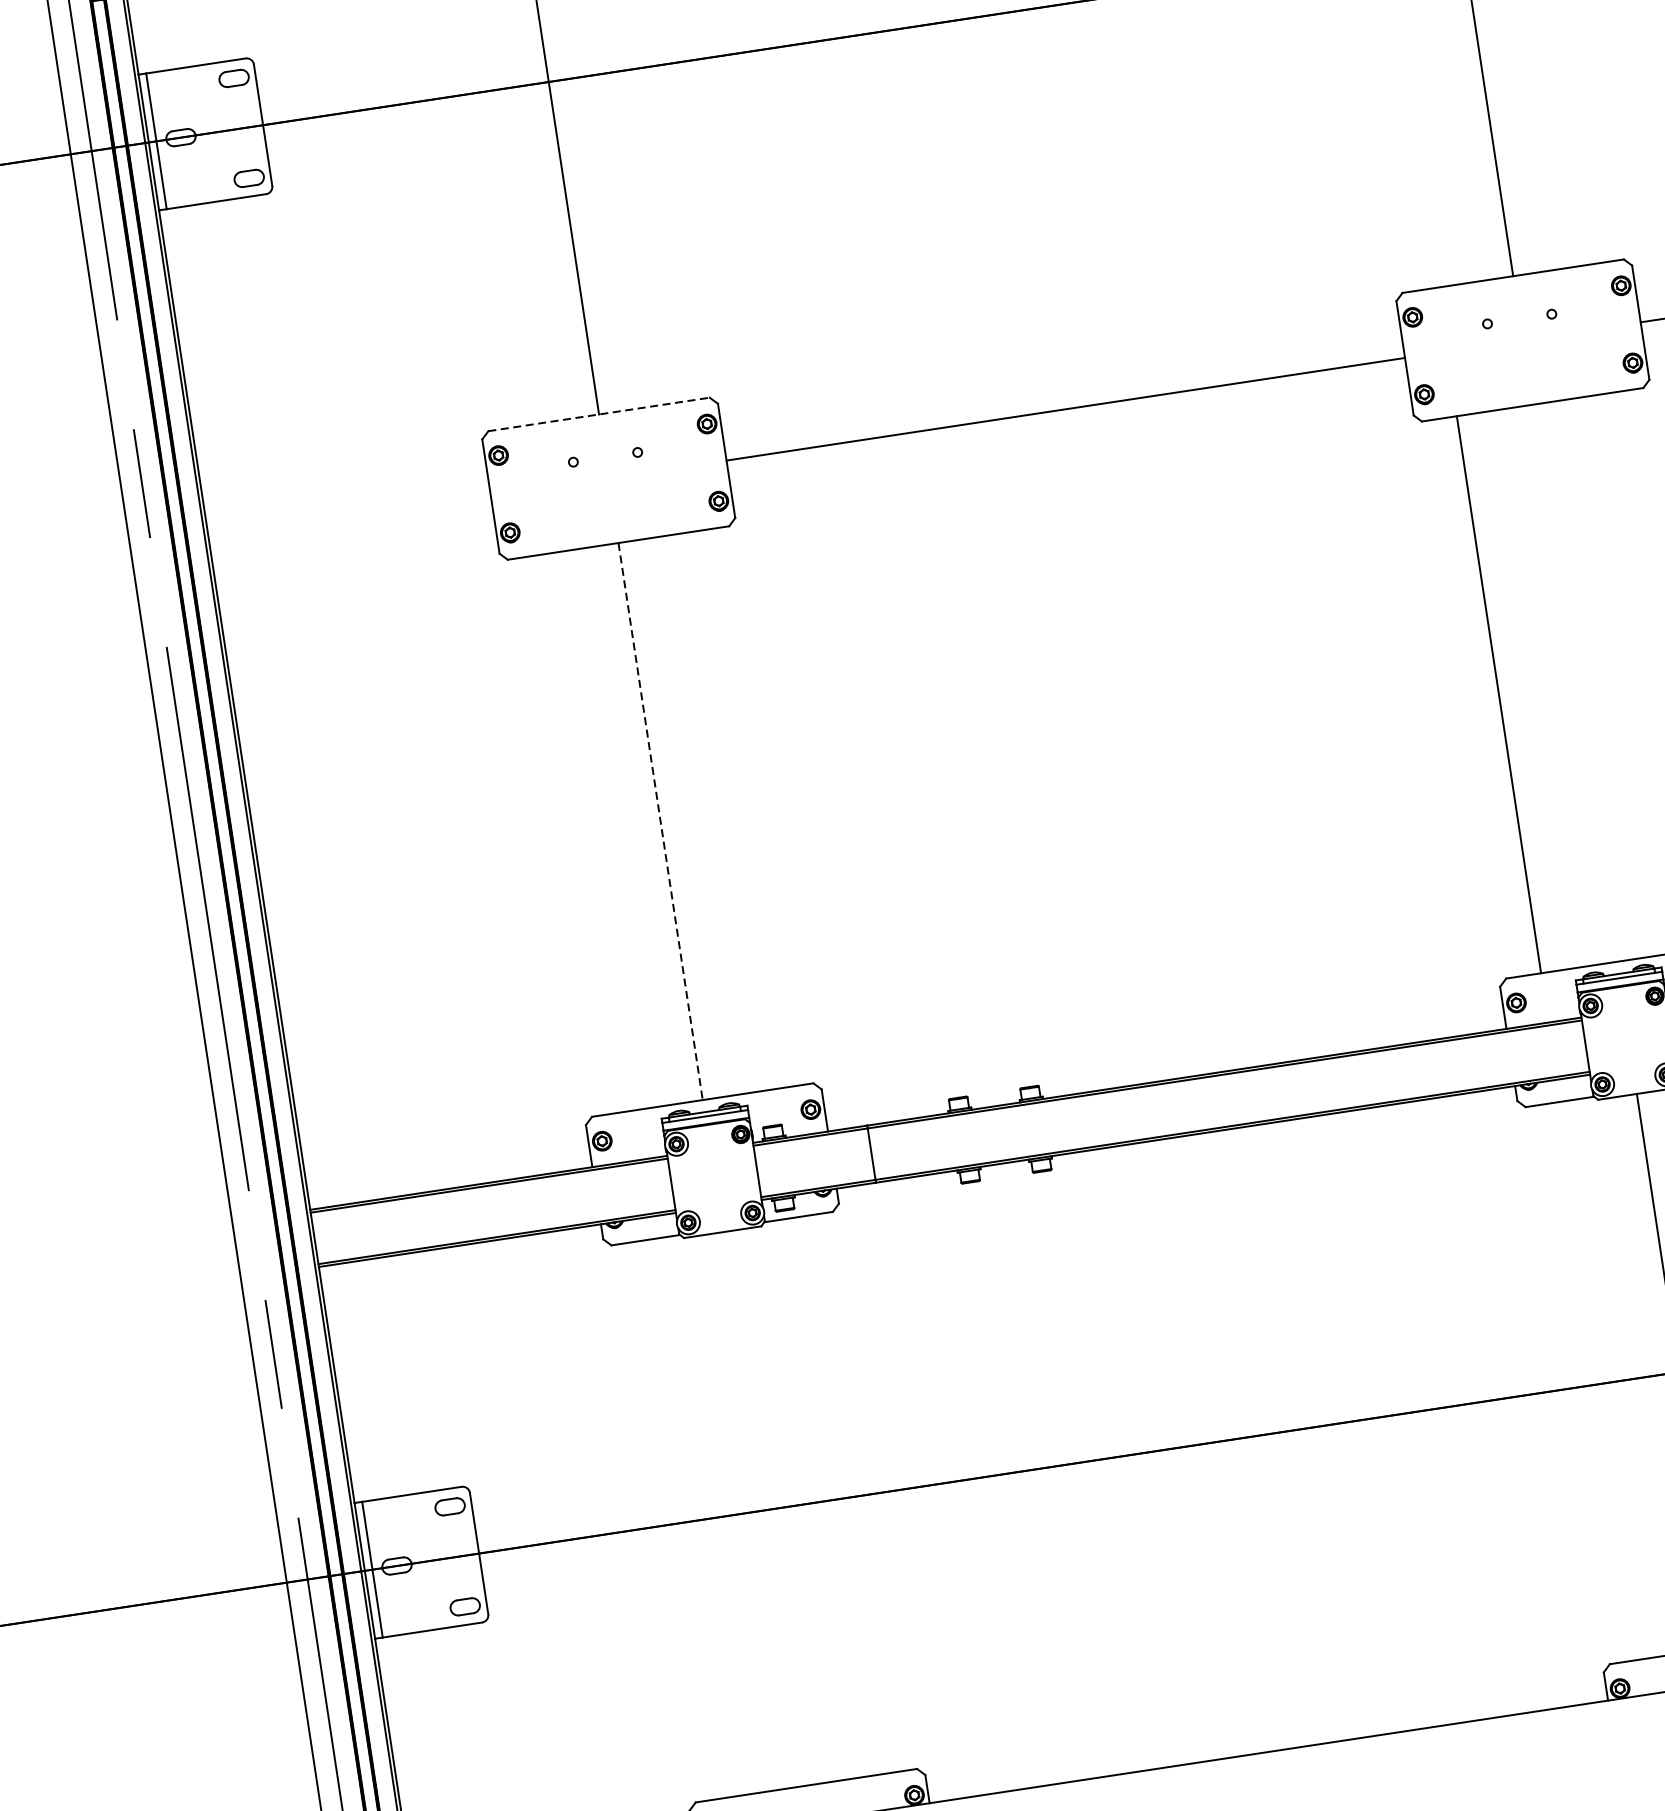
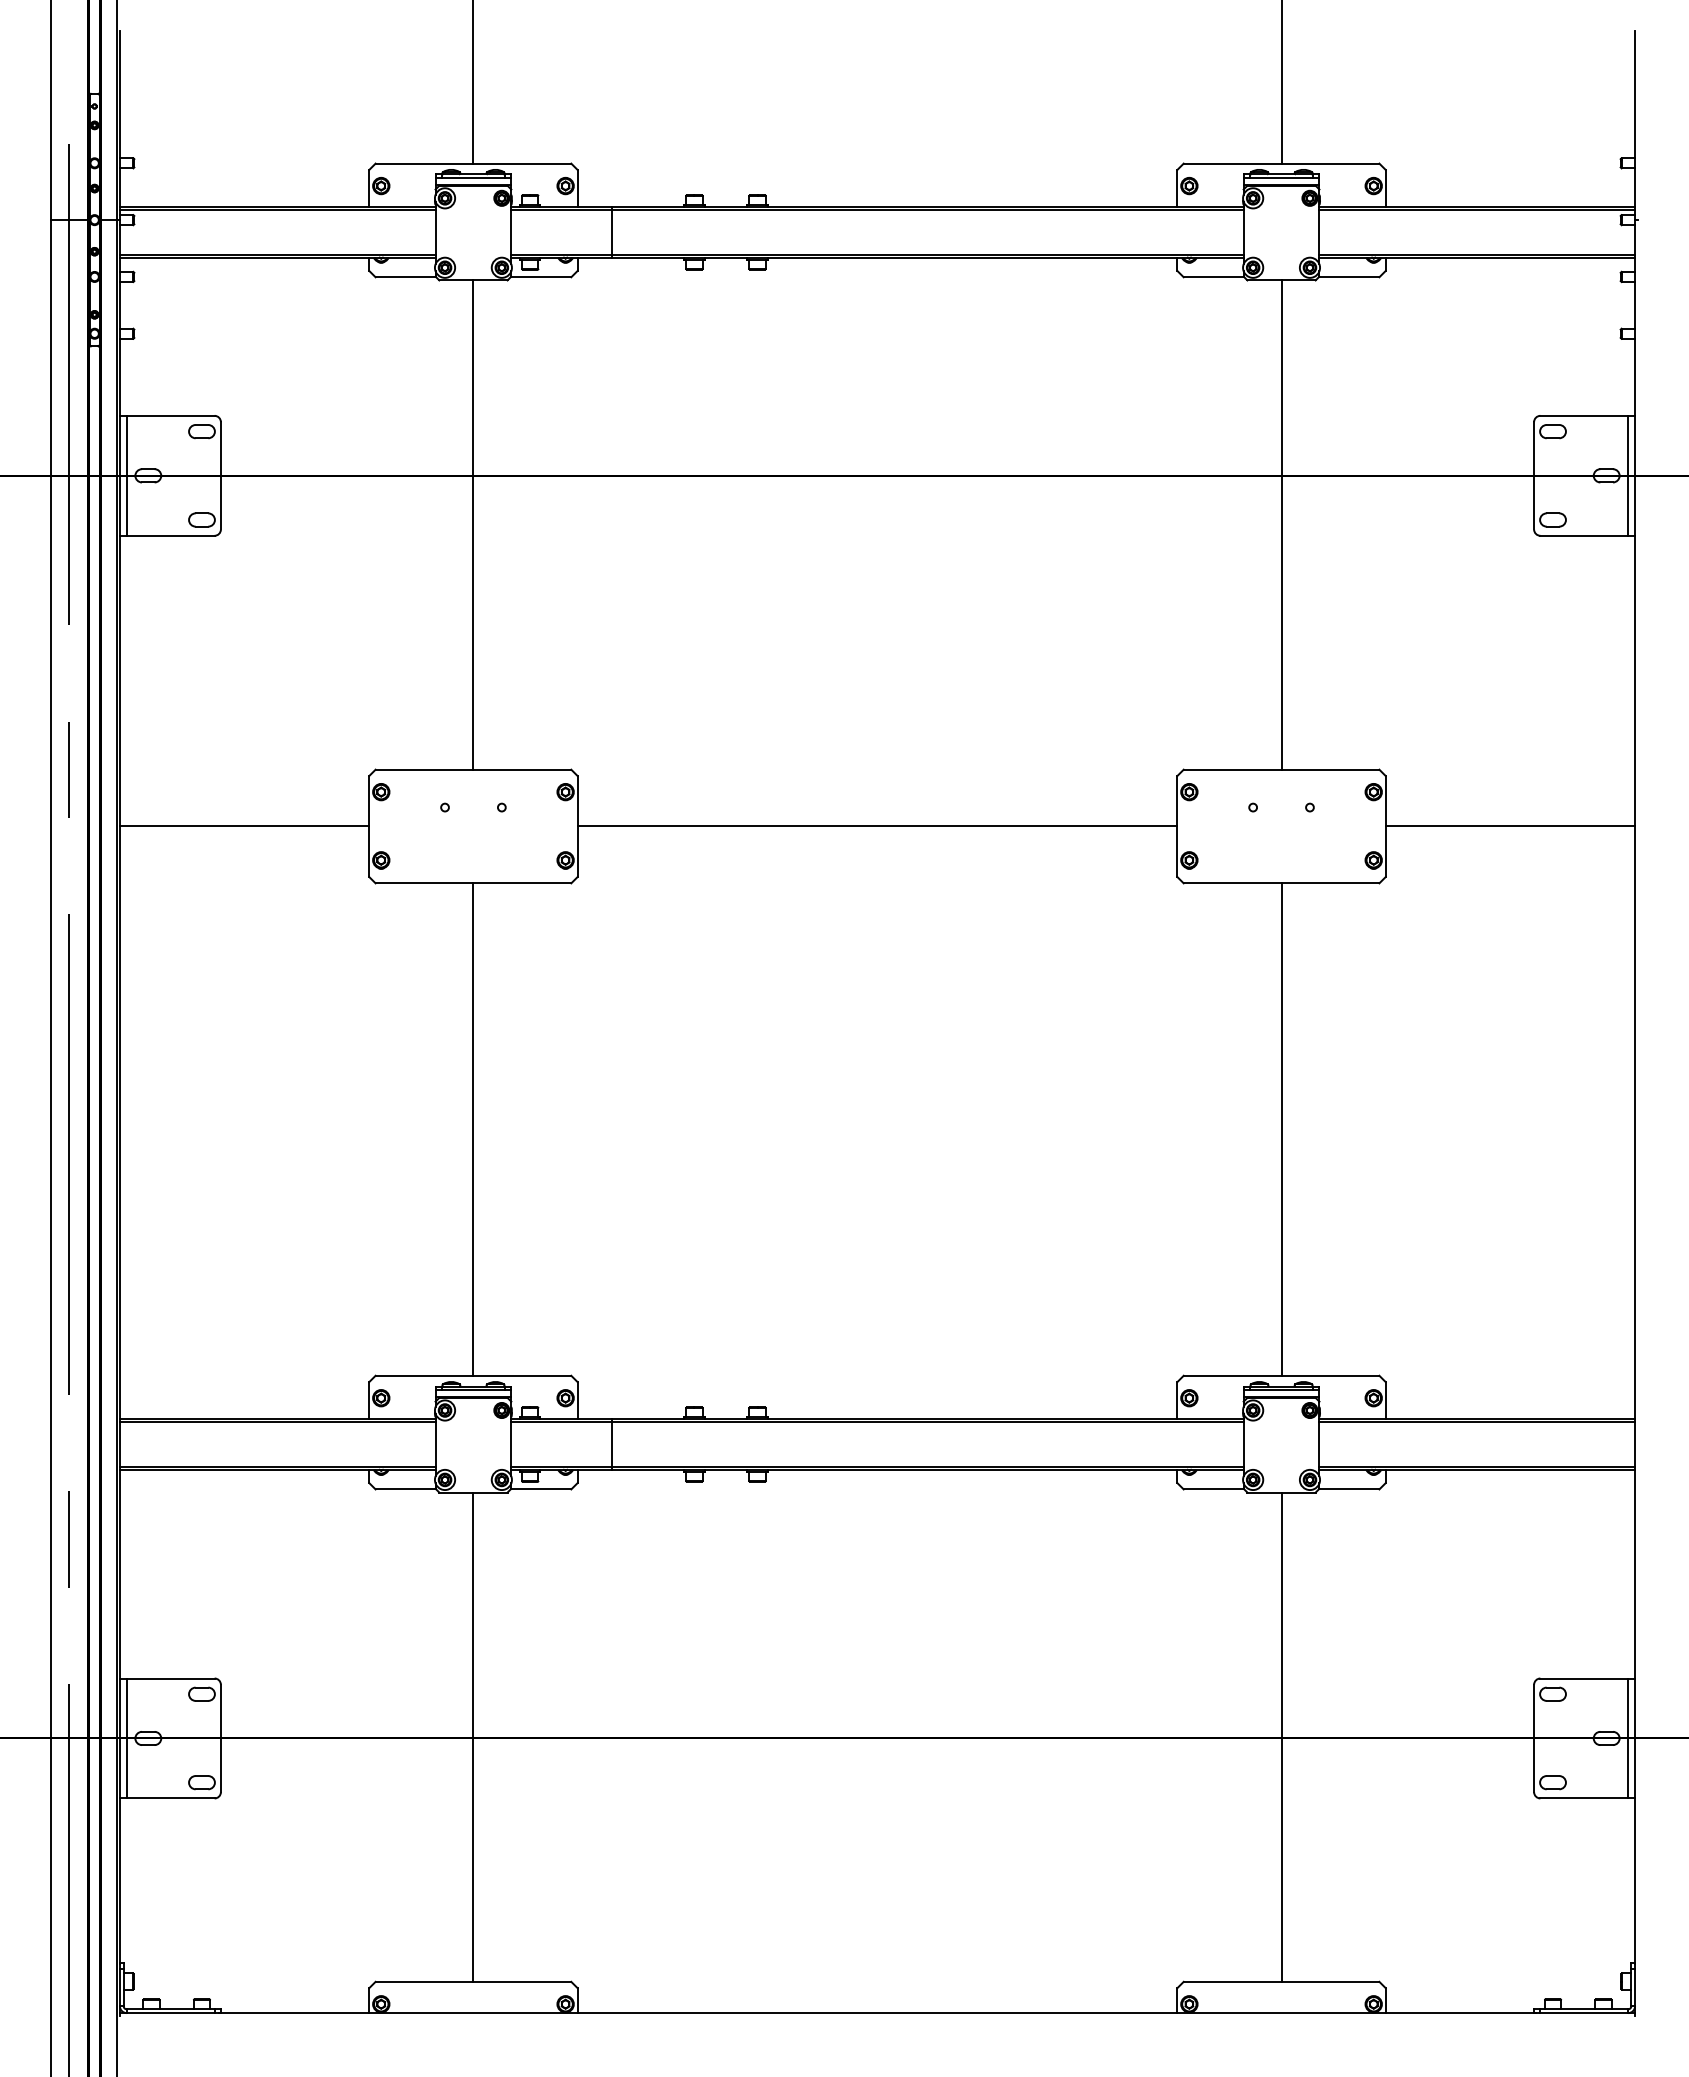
line: (599, 414) -> (473, 769), dashed -> solid
line: (349, 517) -> (244, 826), added
line: (1498, 694) -> (1281, 1129), moved
line: (660, 822) -> (473, 1130), dashed -> solid
line: (764, 1508) -> (473, 1736), added

